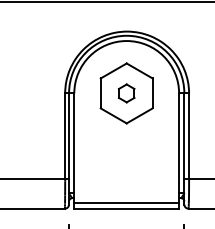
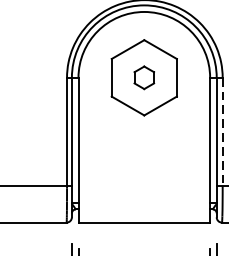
line: (189, 136) -> (223, 131), solid -> dashed
line: (126, 202) -> (144, 214), removed

